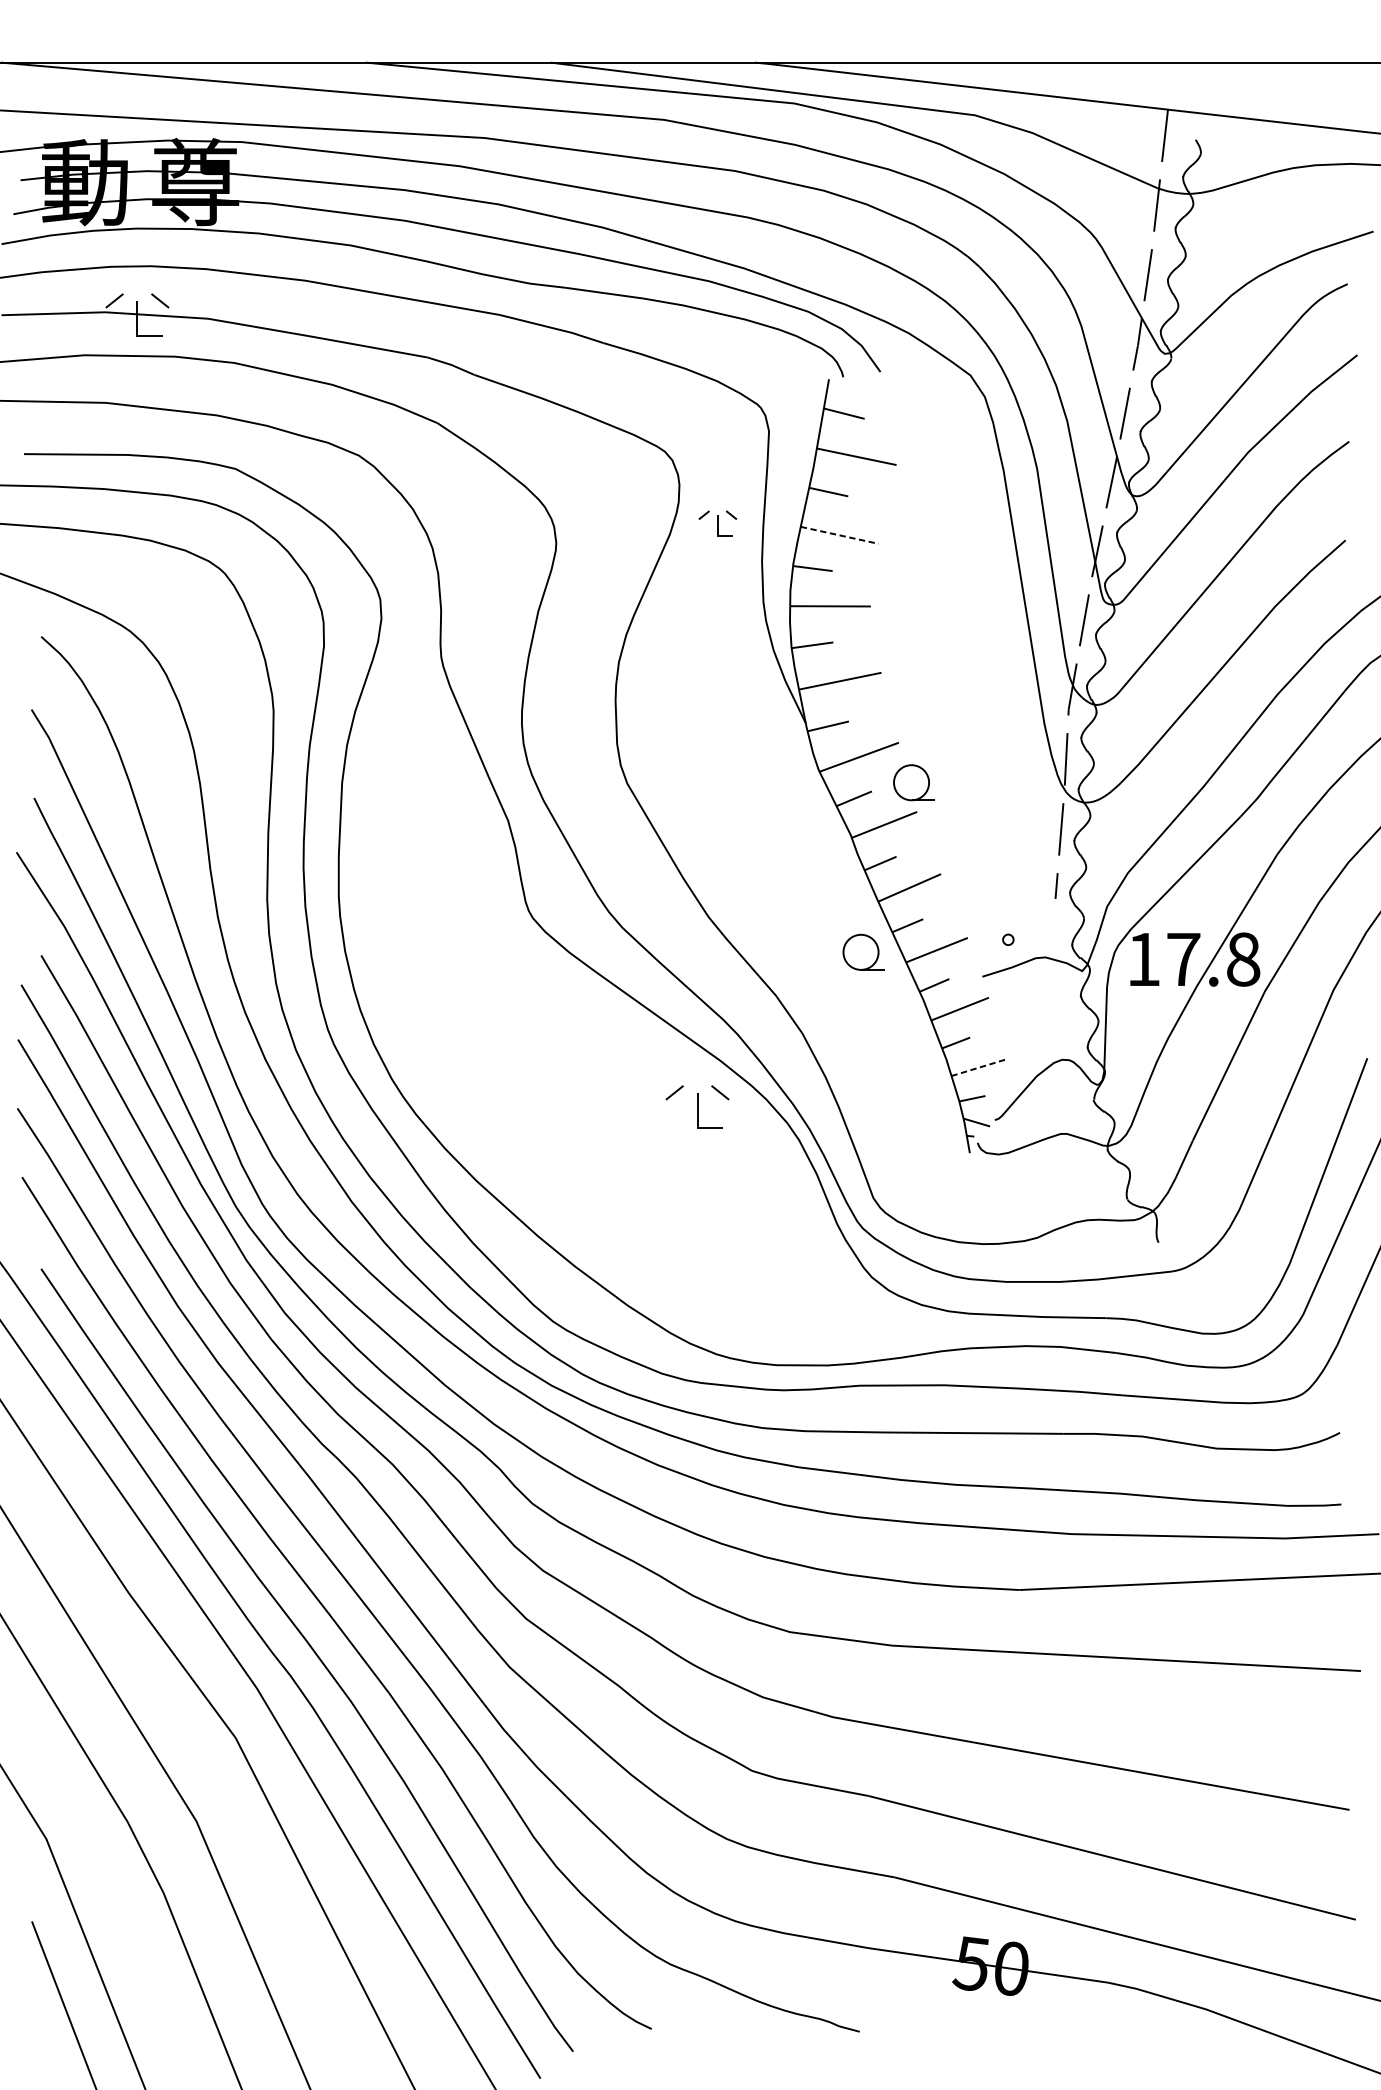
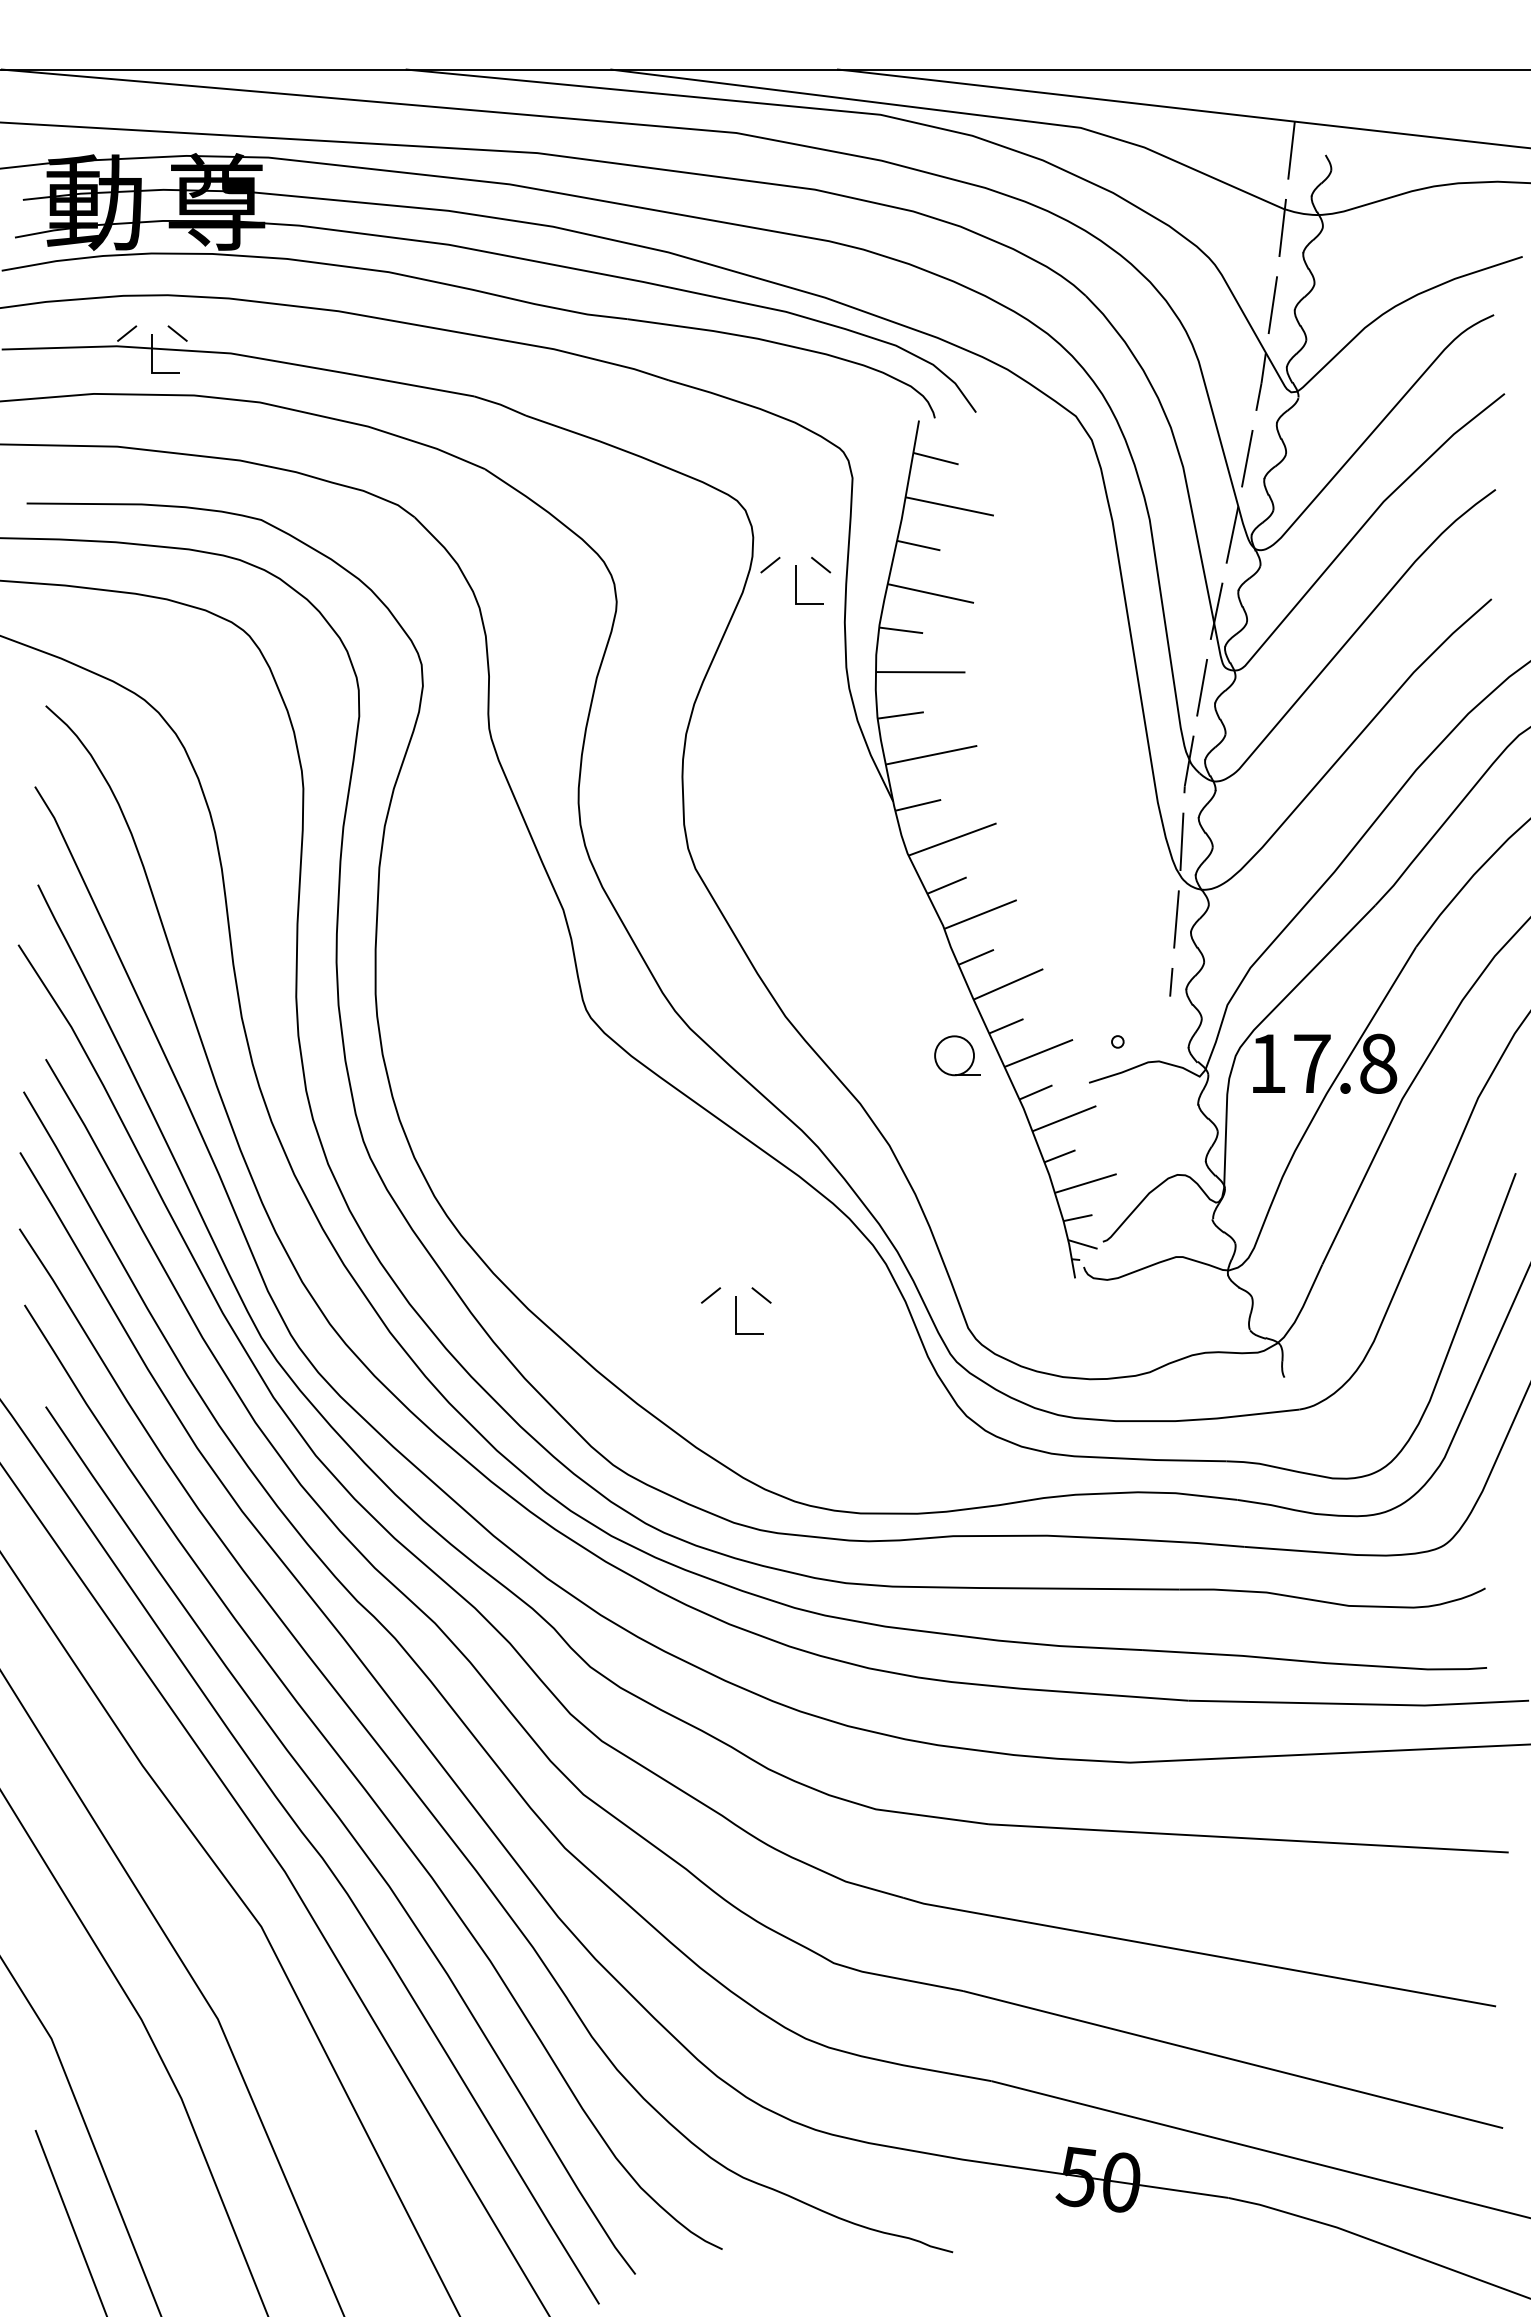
part: (717, 523) -> (795, 580), size x1.67
line: (840, 535) -> (931, 593), dashed -> solid
part: (914, 782) -> (1013, 867), removed
line: (980, 1067) -> (1086, 1183), dashed -> solid
part: (697, 1106) -> (736, 1310), moved

